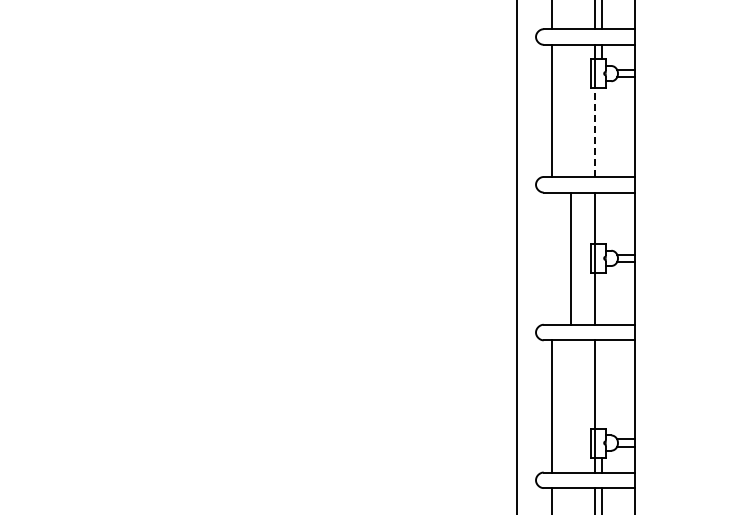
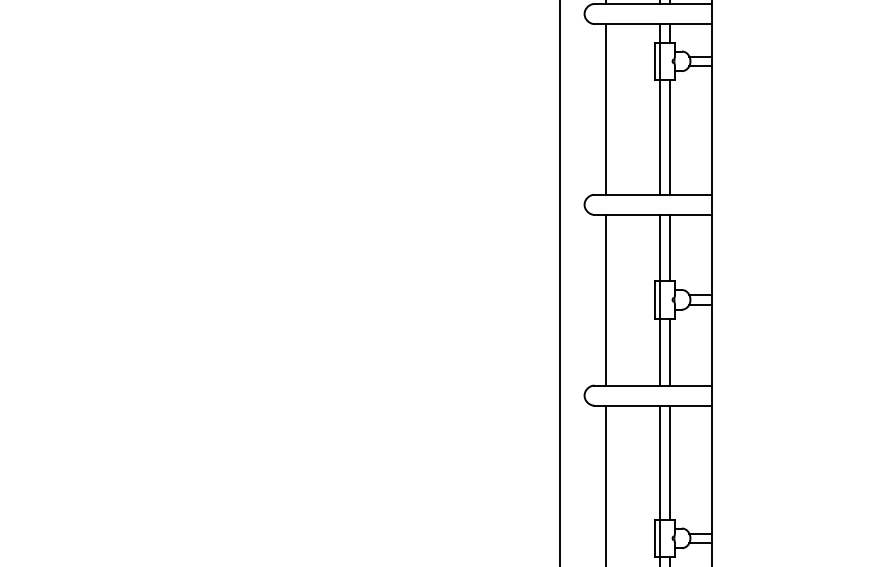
line: (594, 132) -> (660, 137), dashed -> solid
line: (602, 132) -> (670, 137), added
line: (602, 217) -> (670, 247), added
line: (571, 258) -> (605, 300), moved
line: (602, 298) -> (670, 351), added
line: (602, 384) -> (670, 462), added

